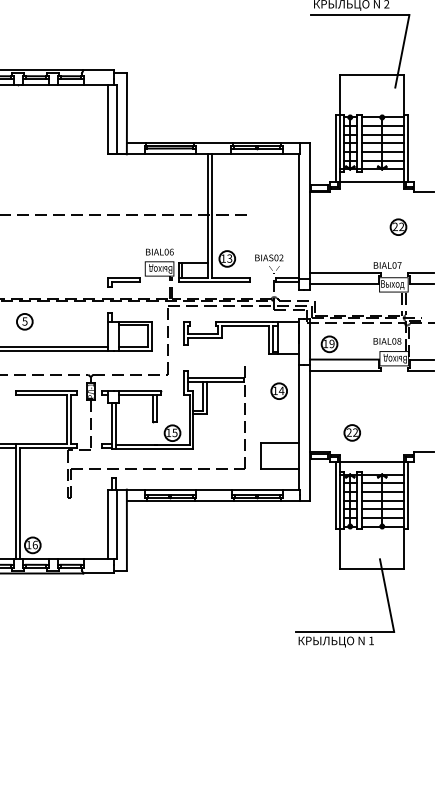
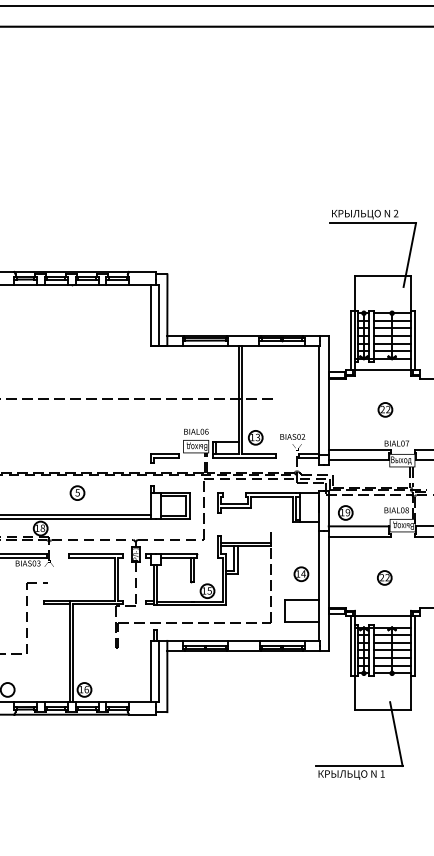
part: (398, 226) -> (385, 409), moved
part: (279, 391) -> (301, 574), moved
part: (352, 432) -> (384, 577), moved

